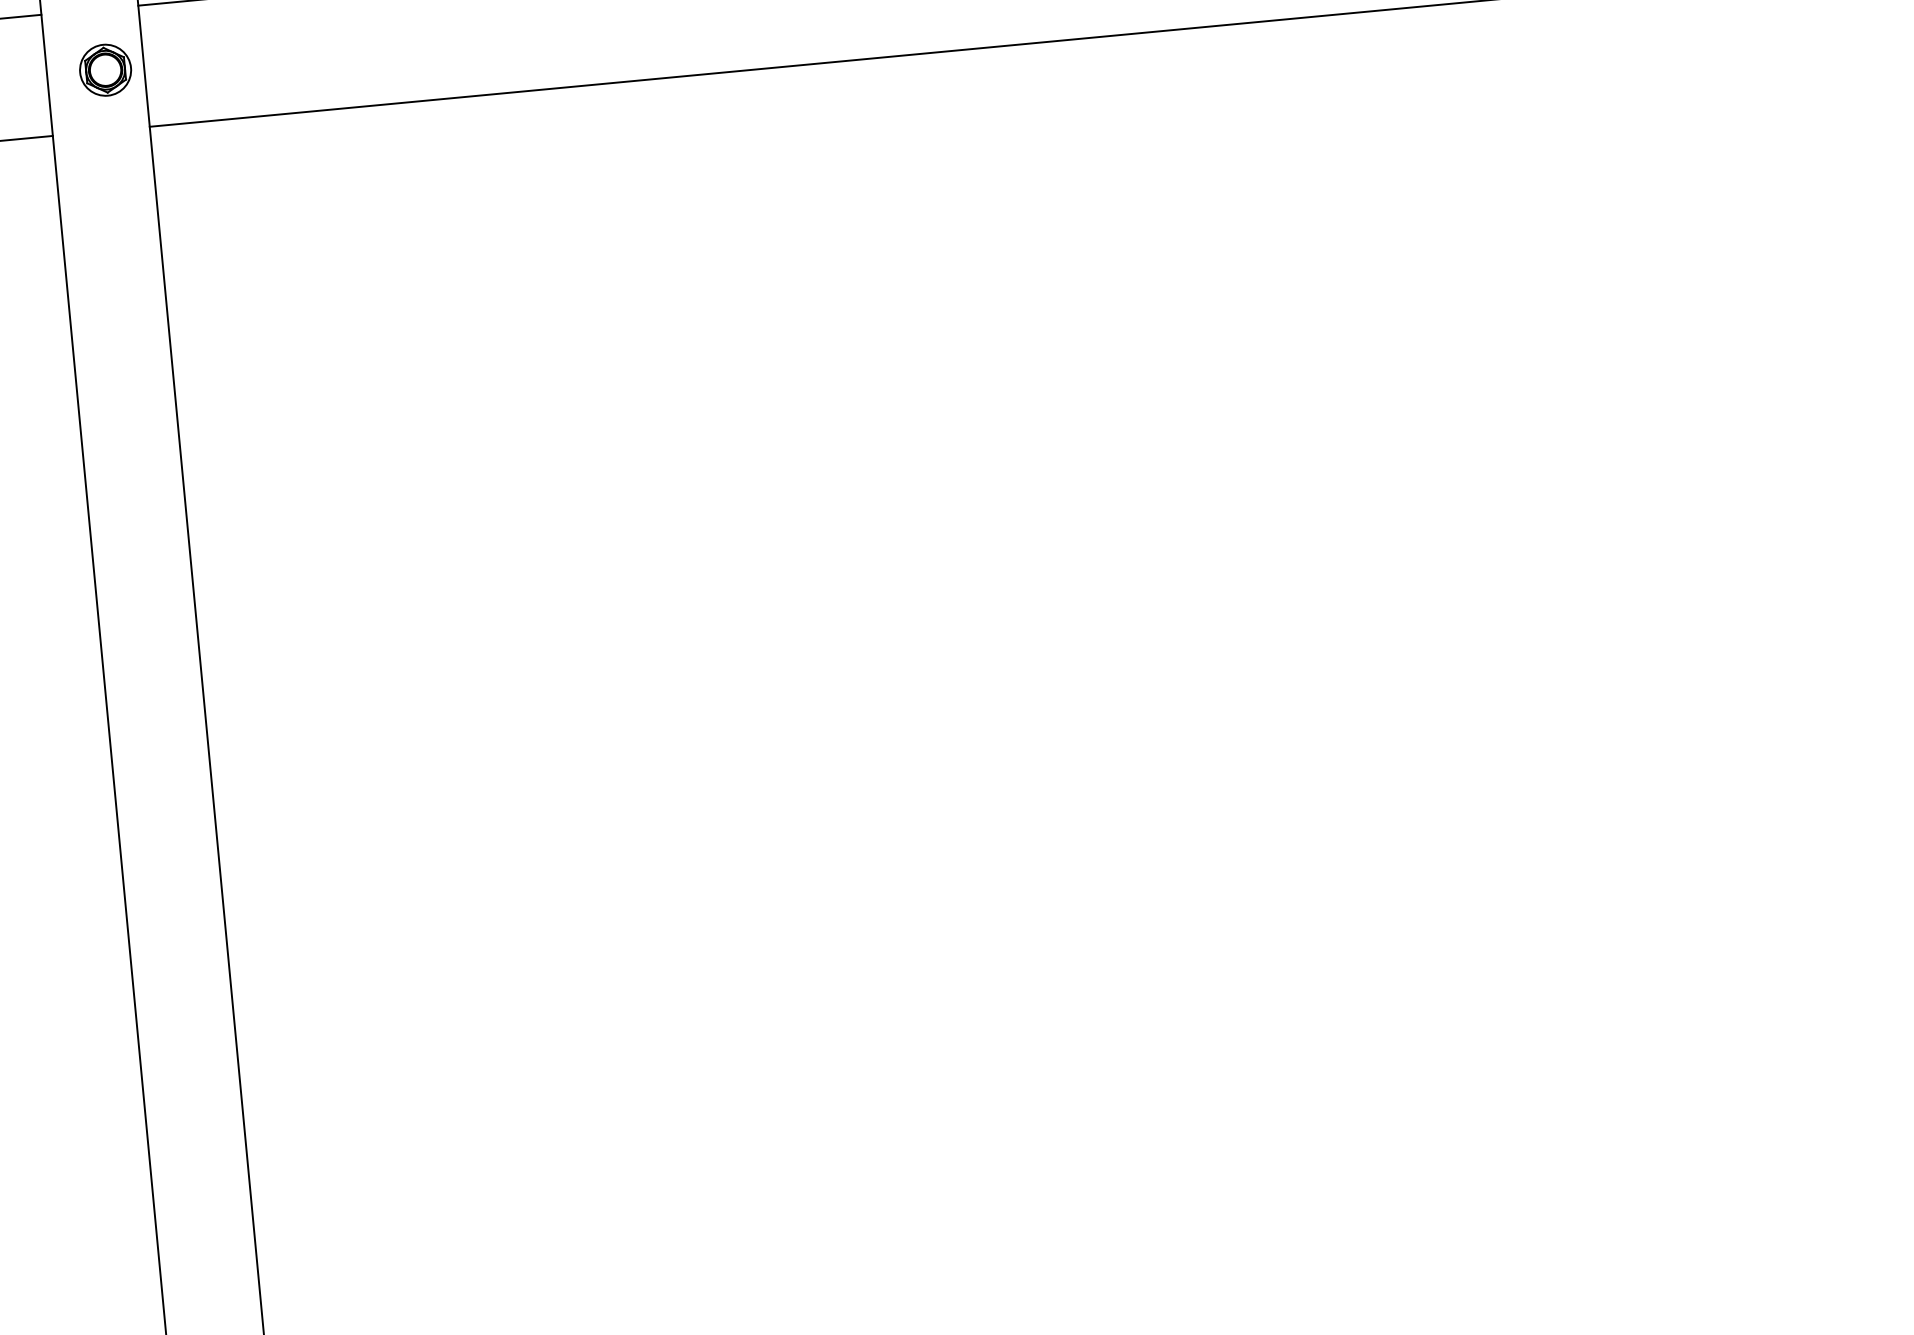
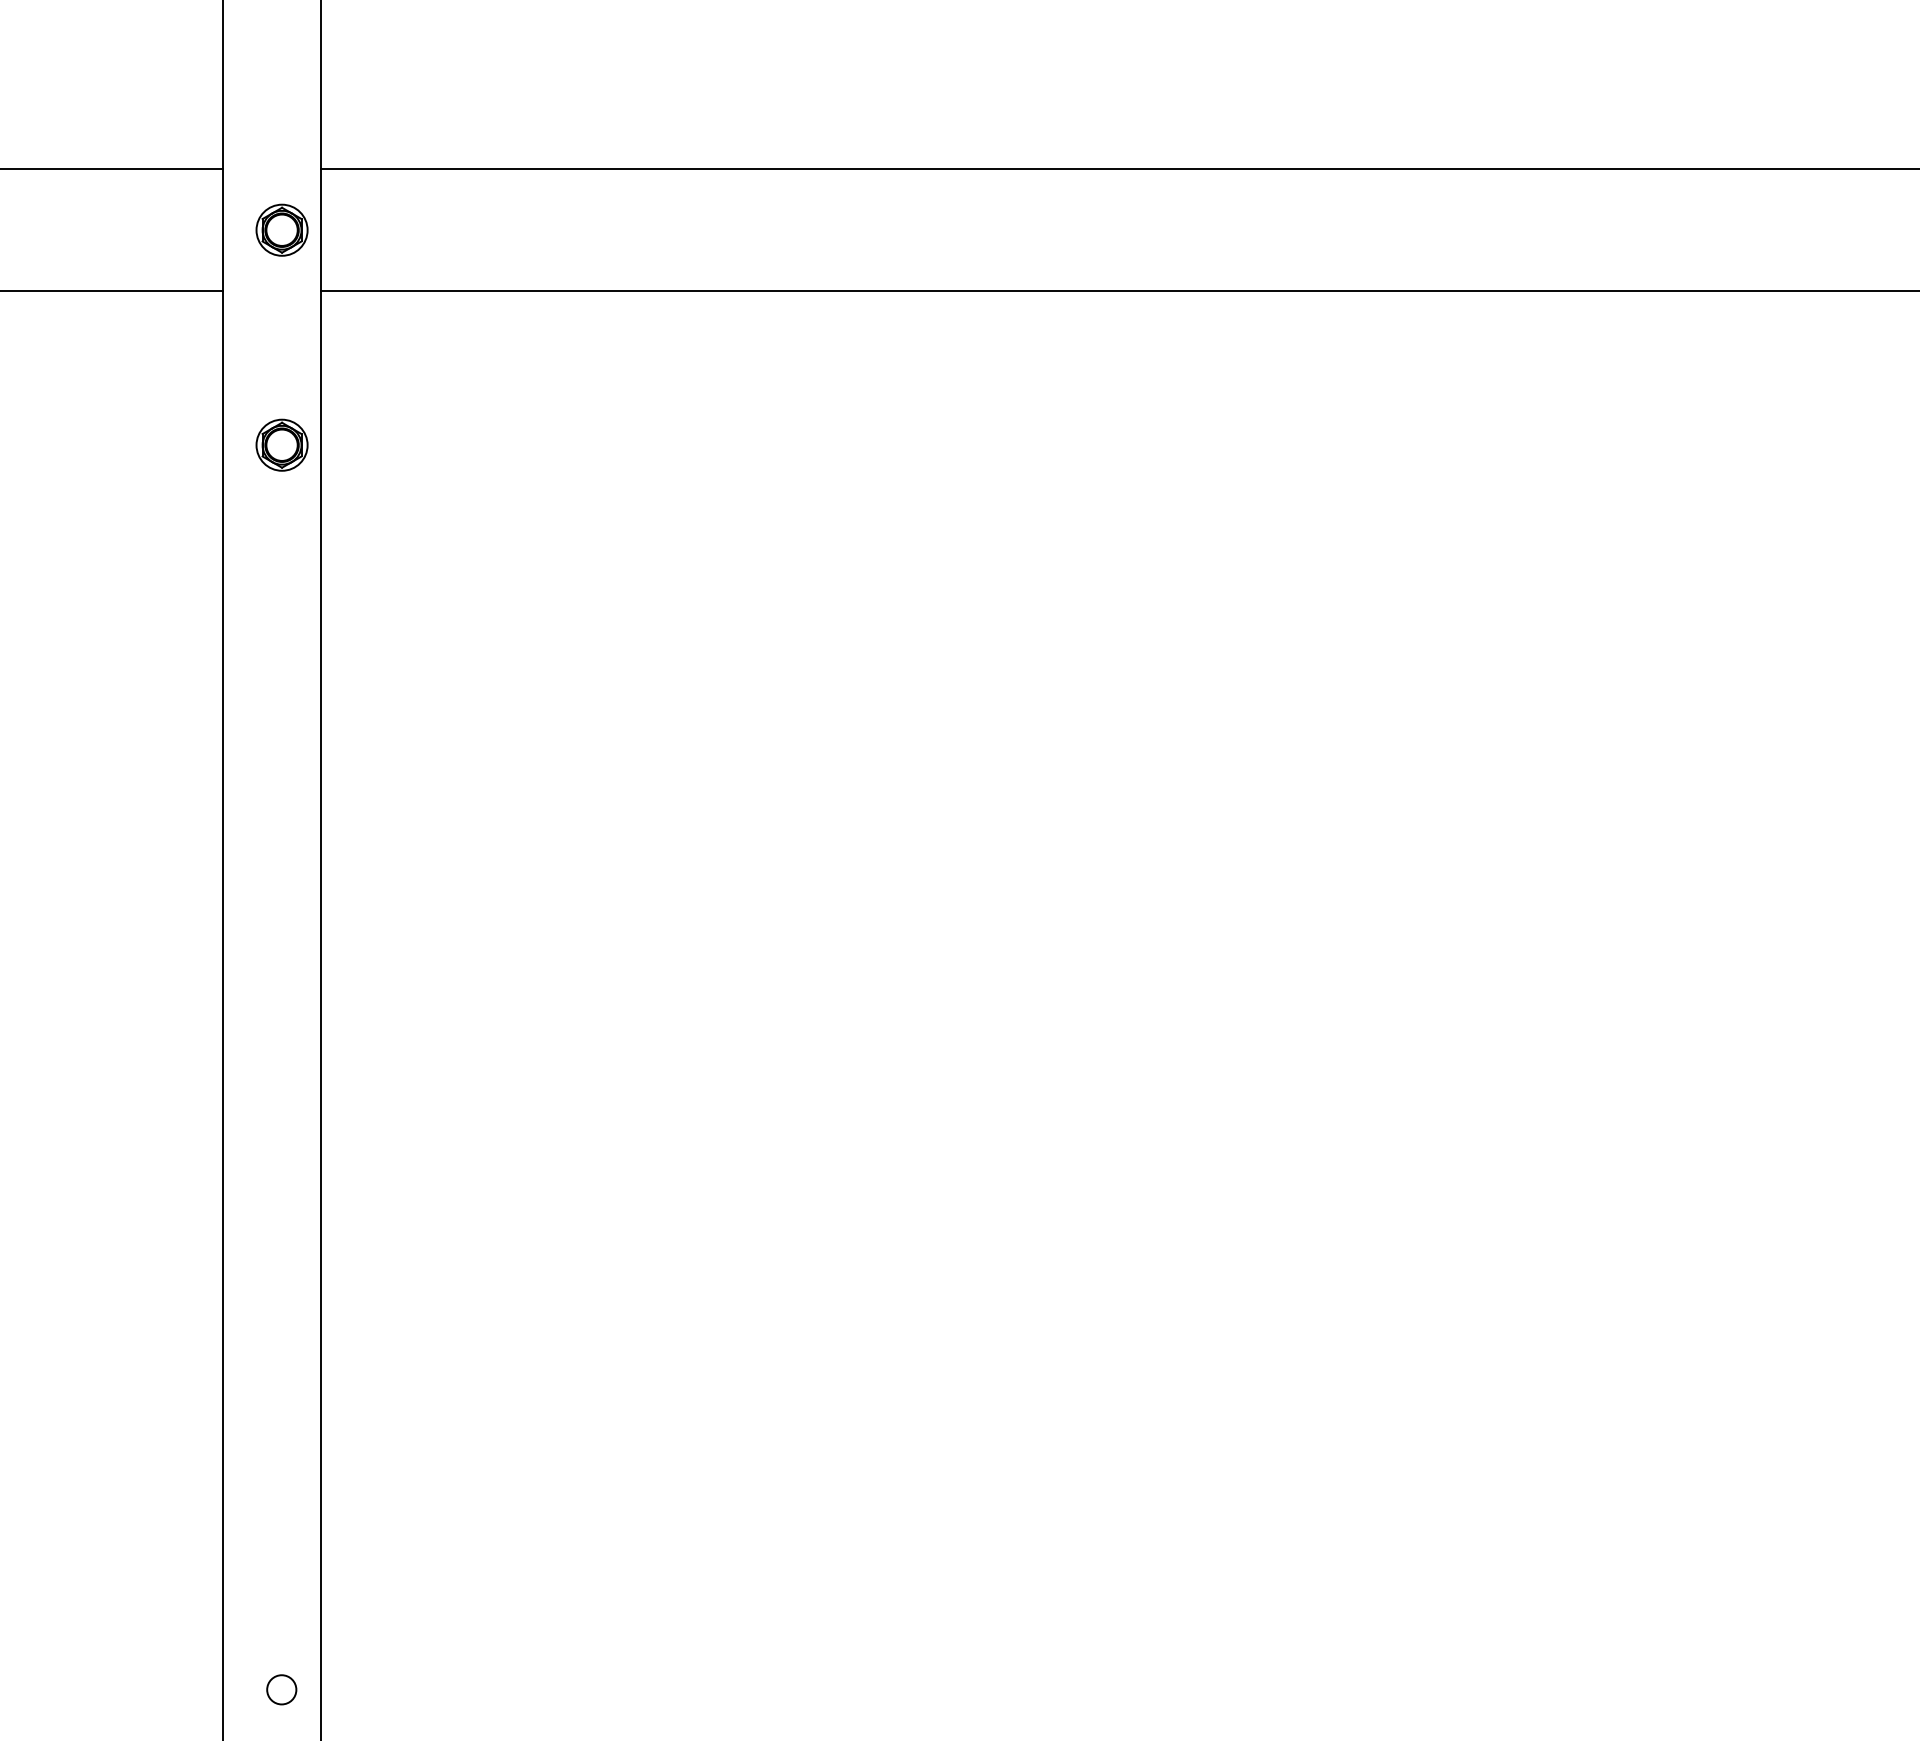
part: (125, 283) -> (281, 444), added

